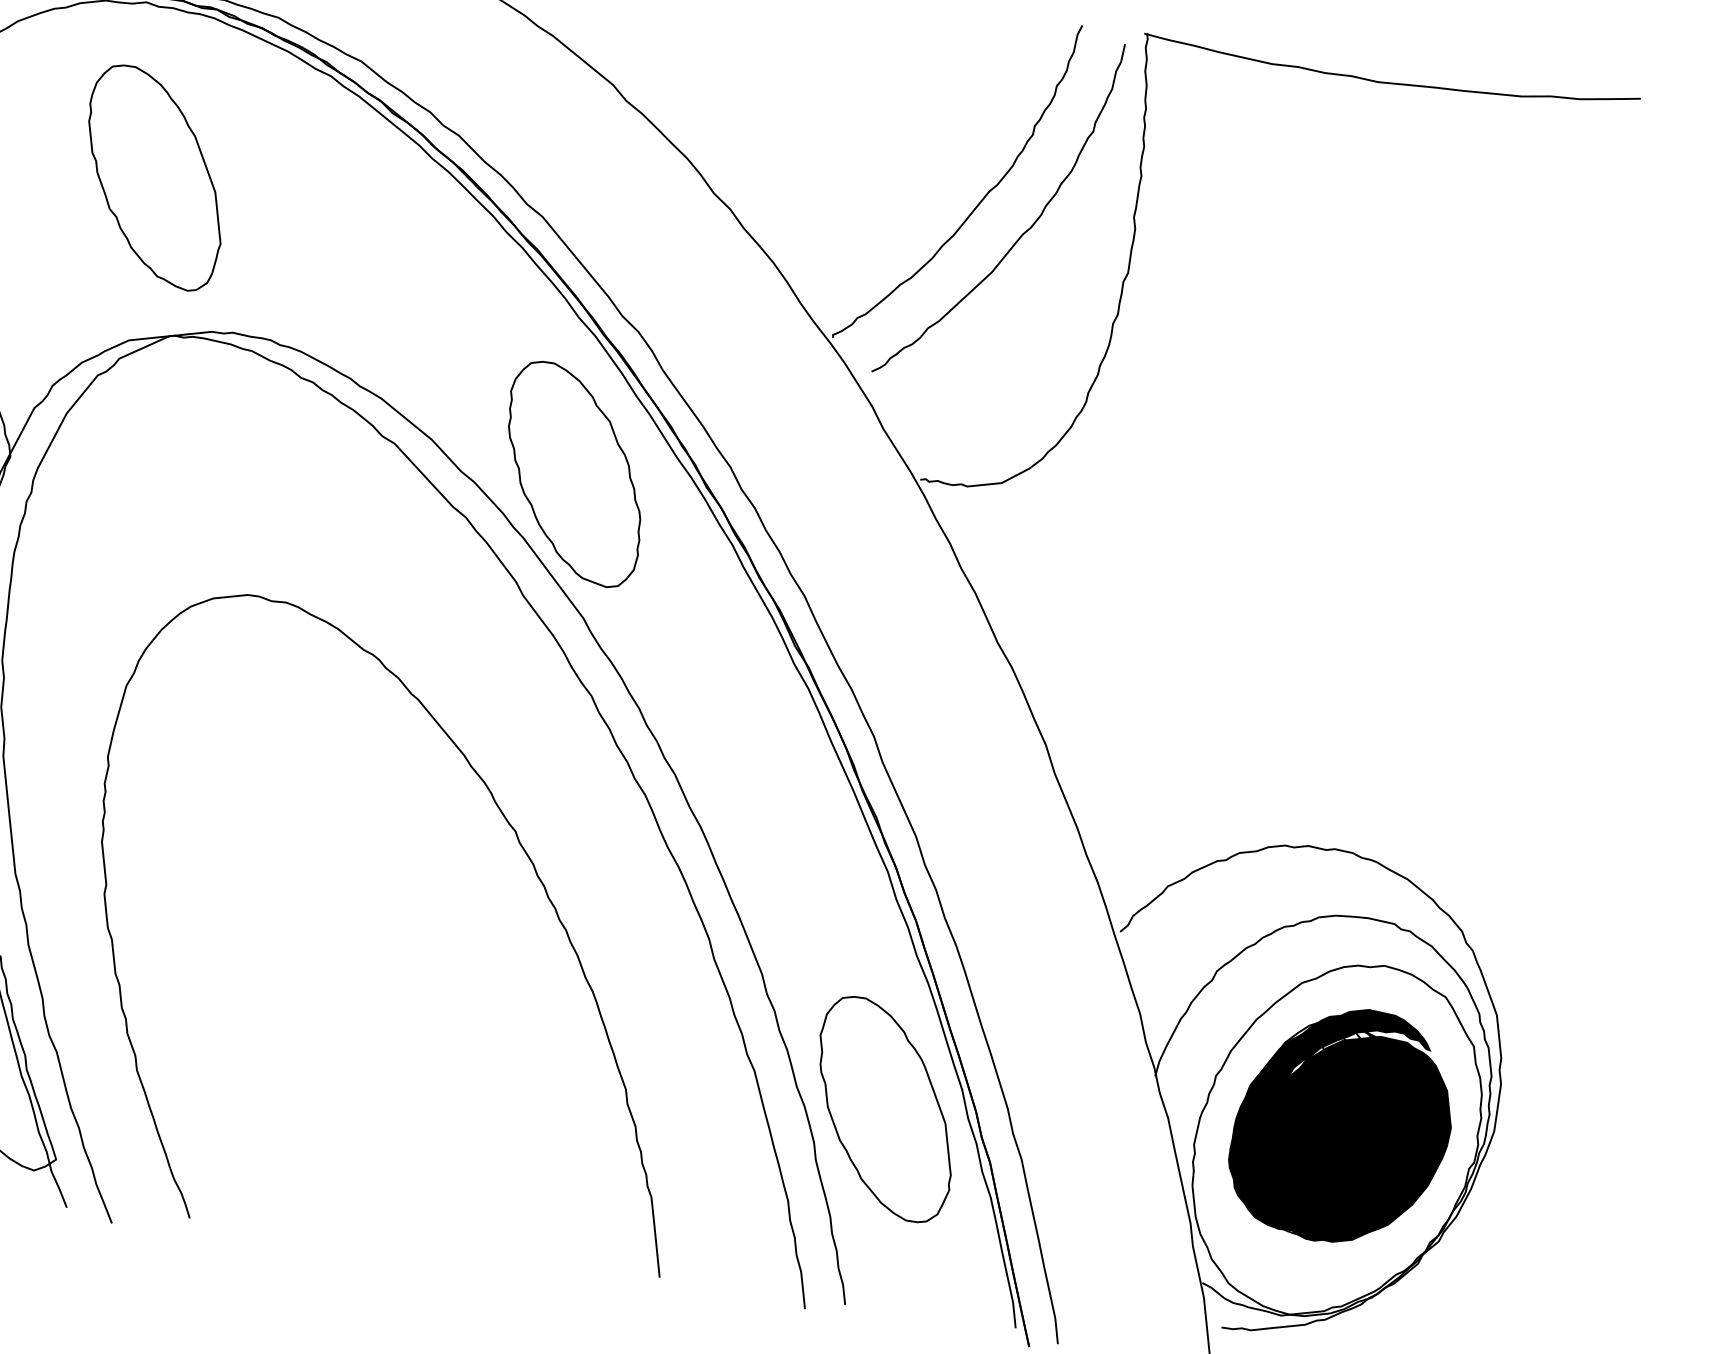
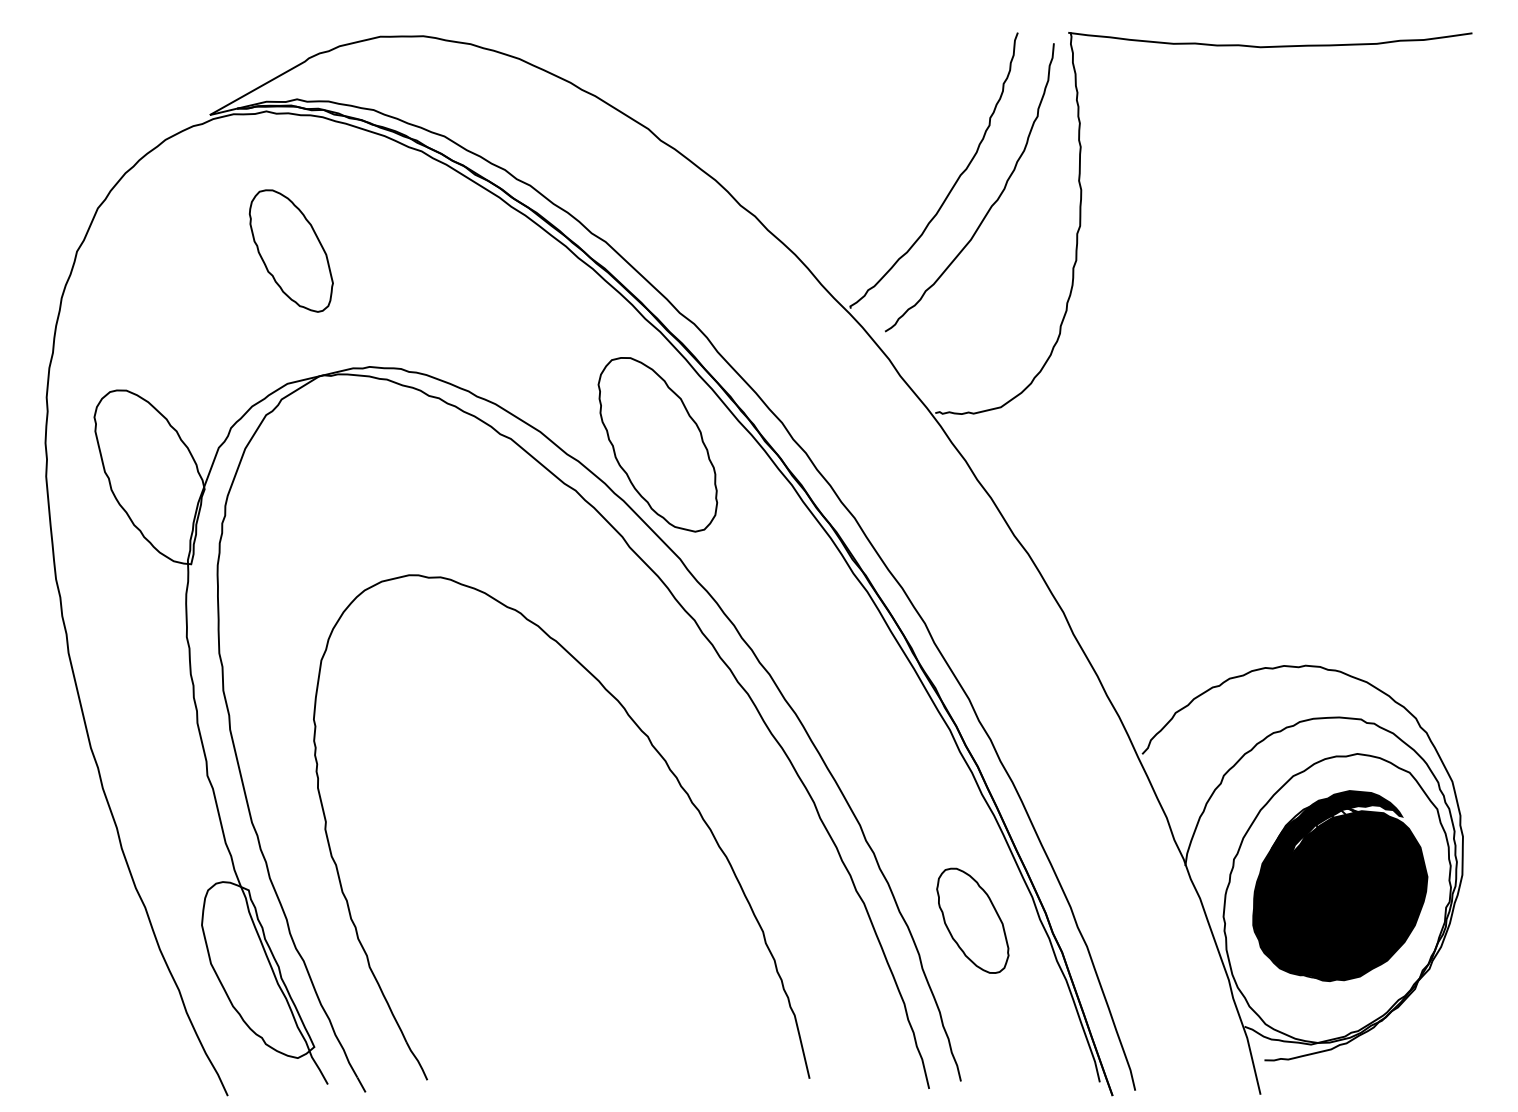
part: (155, 177) -> (291, 250), size x0.7
part: (885, 1109) -> (972, 920), size x0.6

